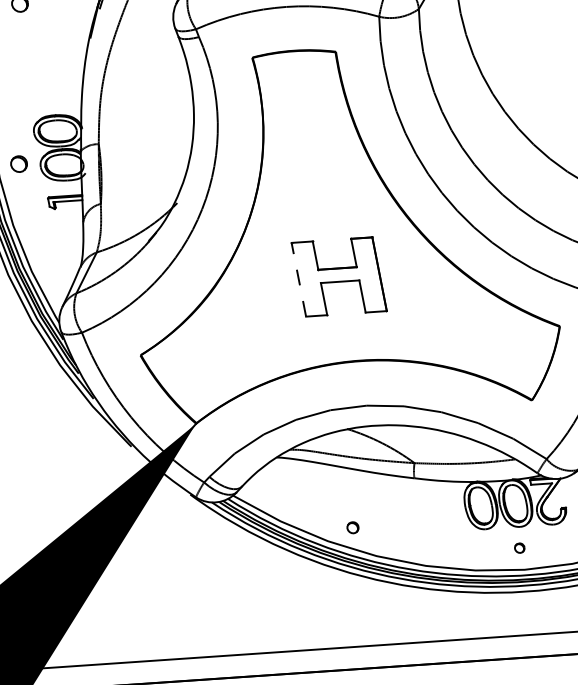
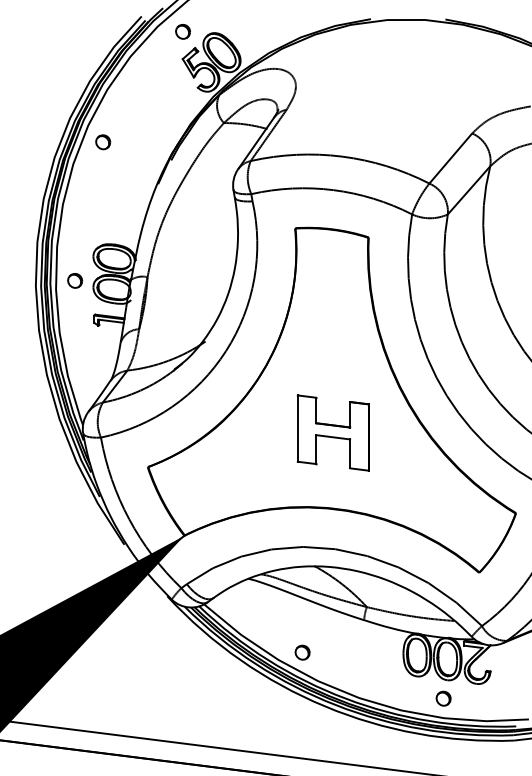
line: (298, 279) -> (297, 428), dashed -> solid
part: (352, 527) -> (302, 652), size x1.43
part: (519, 548) -> (443, 698), size x1.67

